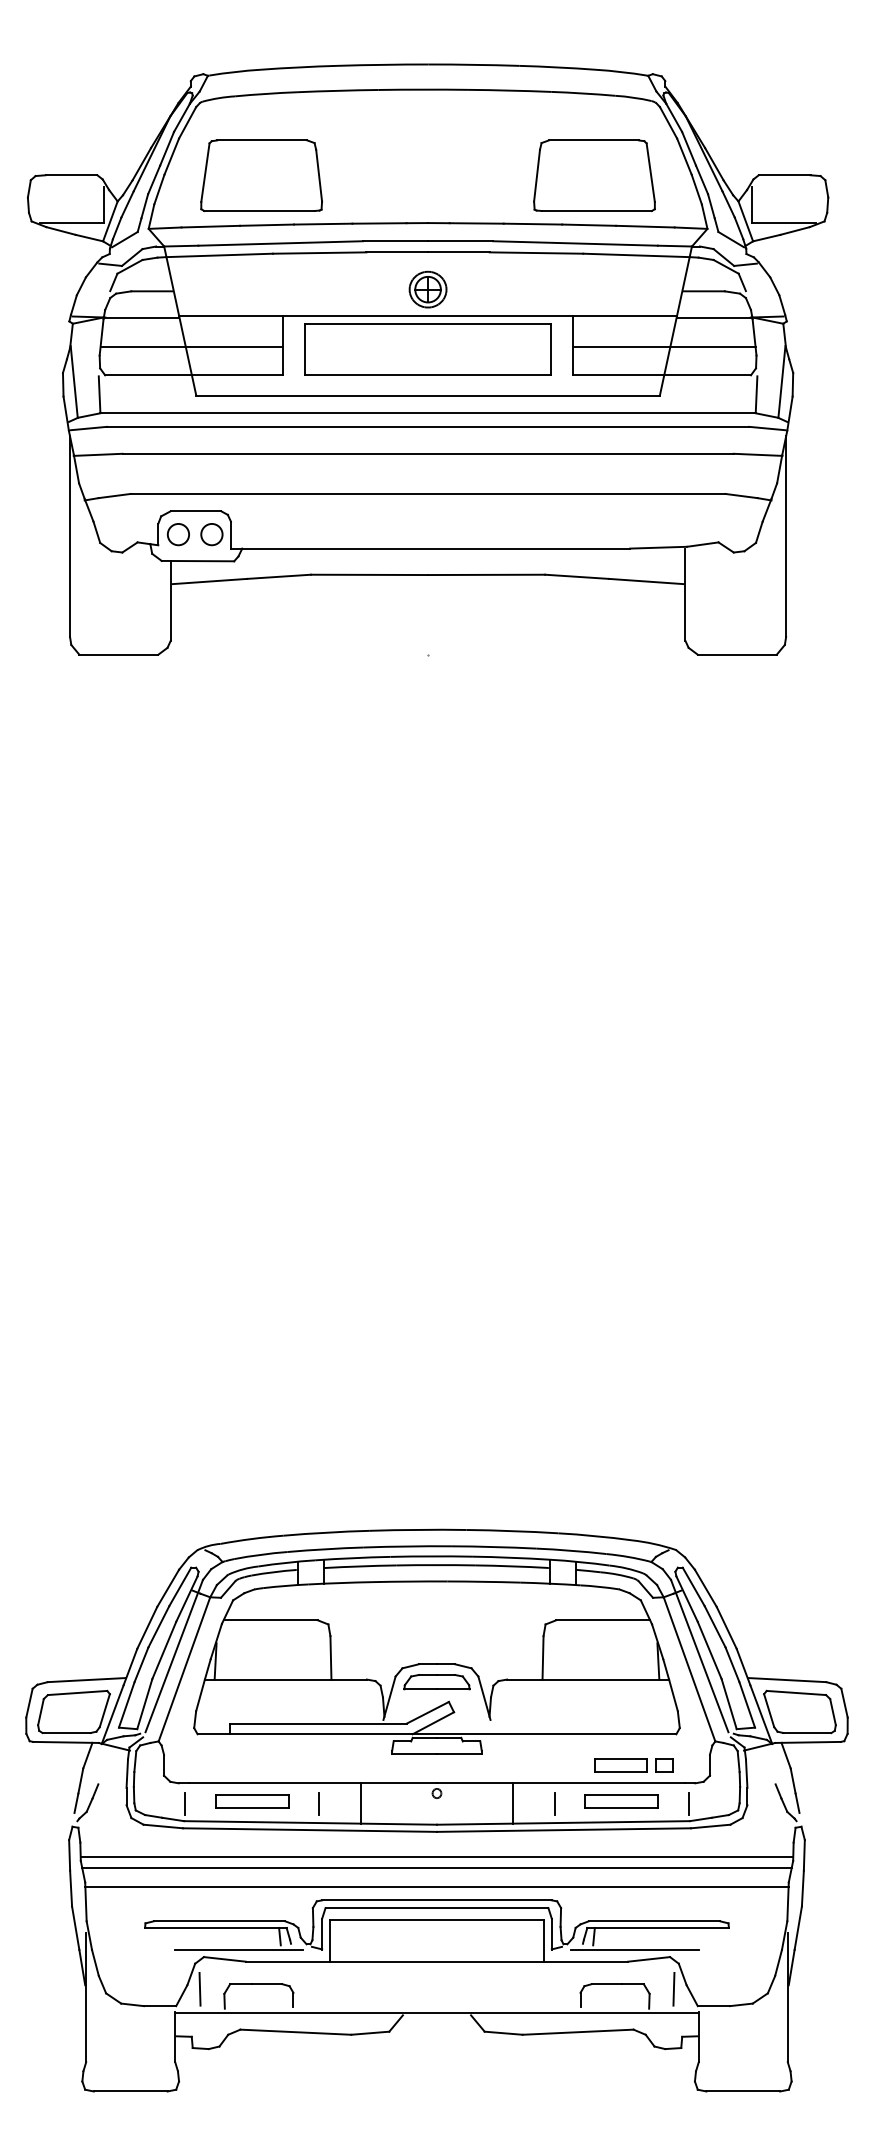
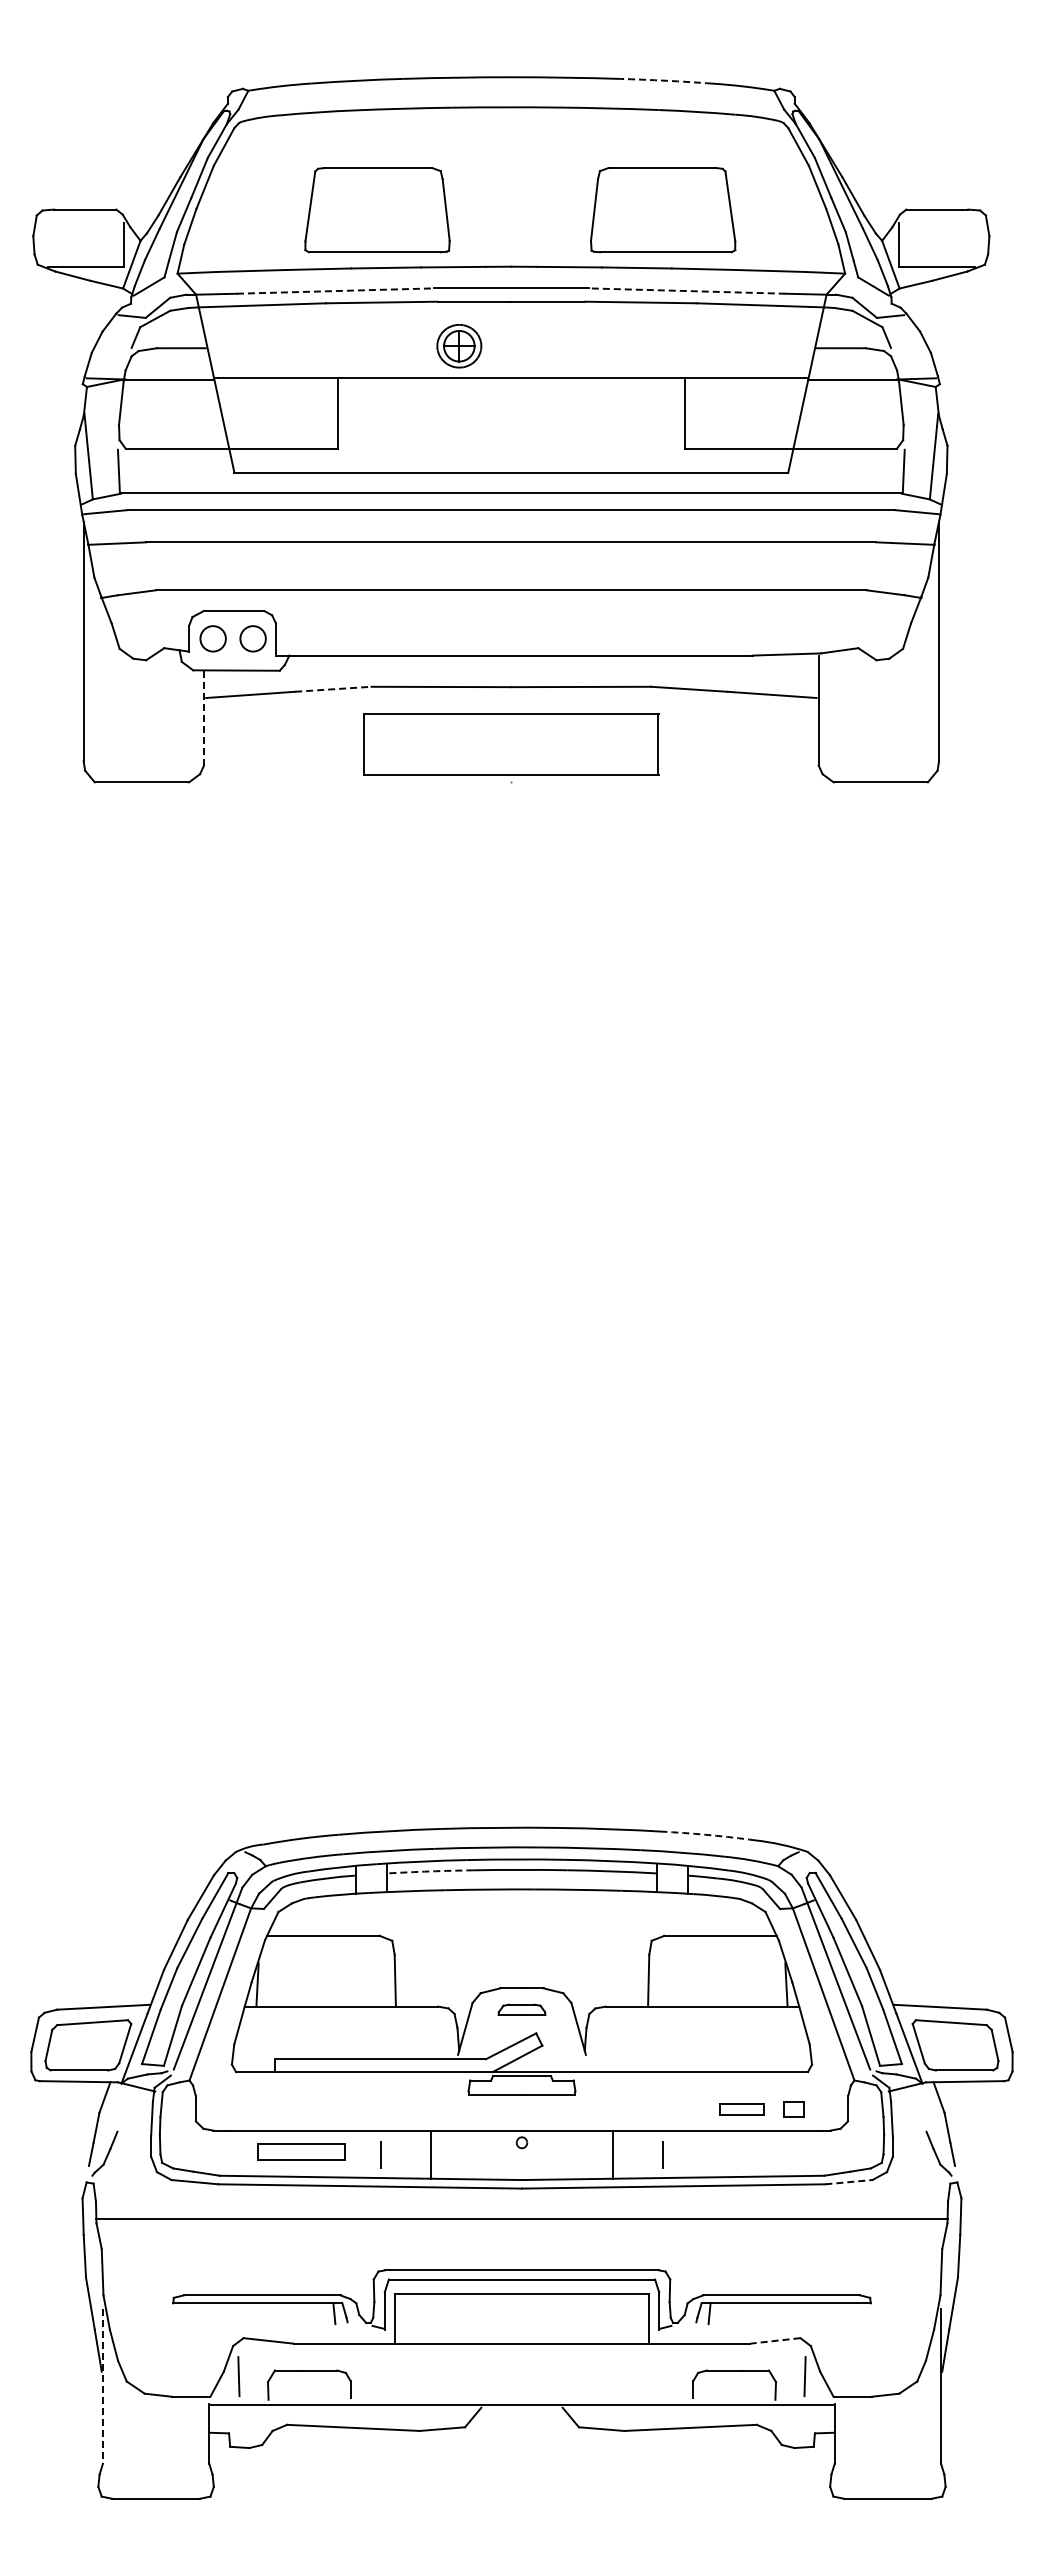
arc: (557, 67) -> (666, 80), solid -> dashed
part: (261, 176) -> (377, 210), moved
part: (594, 176) -> (663, 210), moved
line: (280, 243) -> (335, 291), solid -> dashed
line: (574, 243) -> (686, 291), solid -> dashed
part: (428, 289) -> (459, 346), moved
line: (192, 346) -> (229, 414), removed
line: (664, 346) -> (793, 414), removed
part: (428, 350) -> (511, 744), moved
line: (279, 576) -> (333, 689), solid -> dashed
line: (170, 601) -> (203, 718), solid -> dashed
arc: (595, 1536) -> (711, 1835), solid -> dashed
arc: (359, 1566) -> (429, 1871), solid -> dashed
part: (436, 1681) -> (521, 2009), size x0.6
part: (620, 1765) -> (741, 2109), size x0.7
part: (621, 1800) -> (742, 2151), removed
line: (185, 1803) -> (221, 2154), removed
line: (688, 1803) -> (822, 2154), removed
line: (710, 1826) -> (848, 2182), solid -> dashed
line: (436, 1868) -> (521, 2232), removed
line: (436, 1887) -> (521, 2254), removed
line: (239, 1949) -> (285, 2329), removed
line: (634, 1949) -> (757, 2329), removed
line: (648, 1959) -> (774, 2340), solid -> dashed
line: (85, 1997) -> (102, 2386), solid -> dashed

